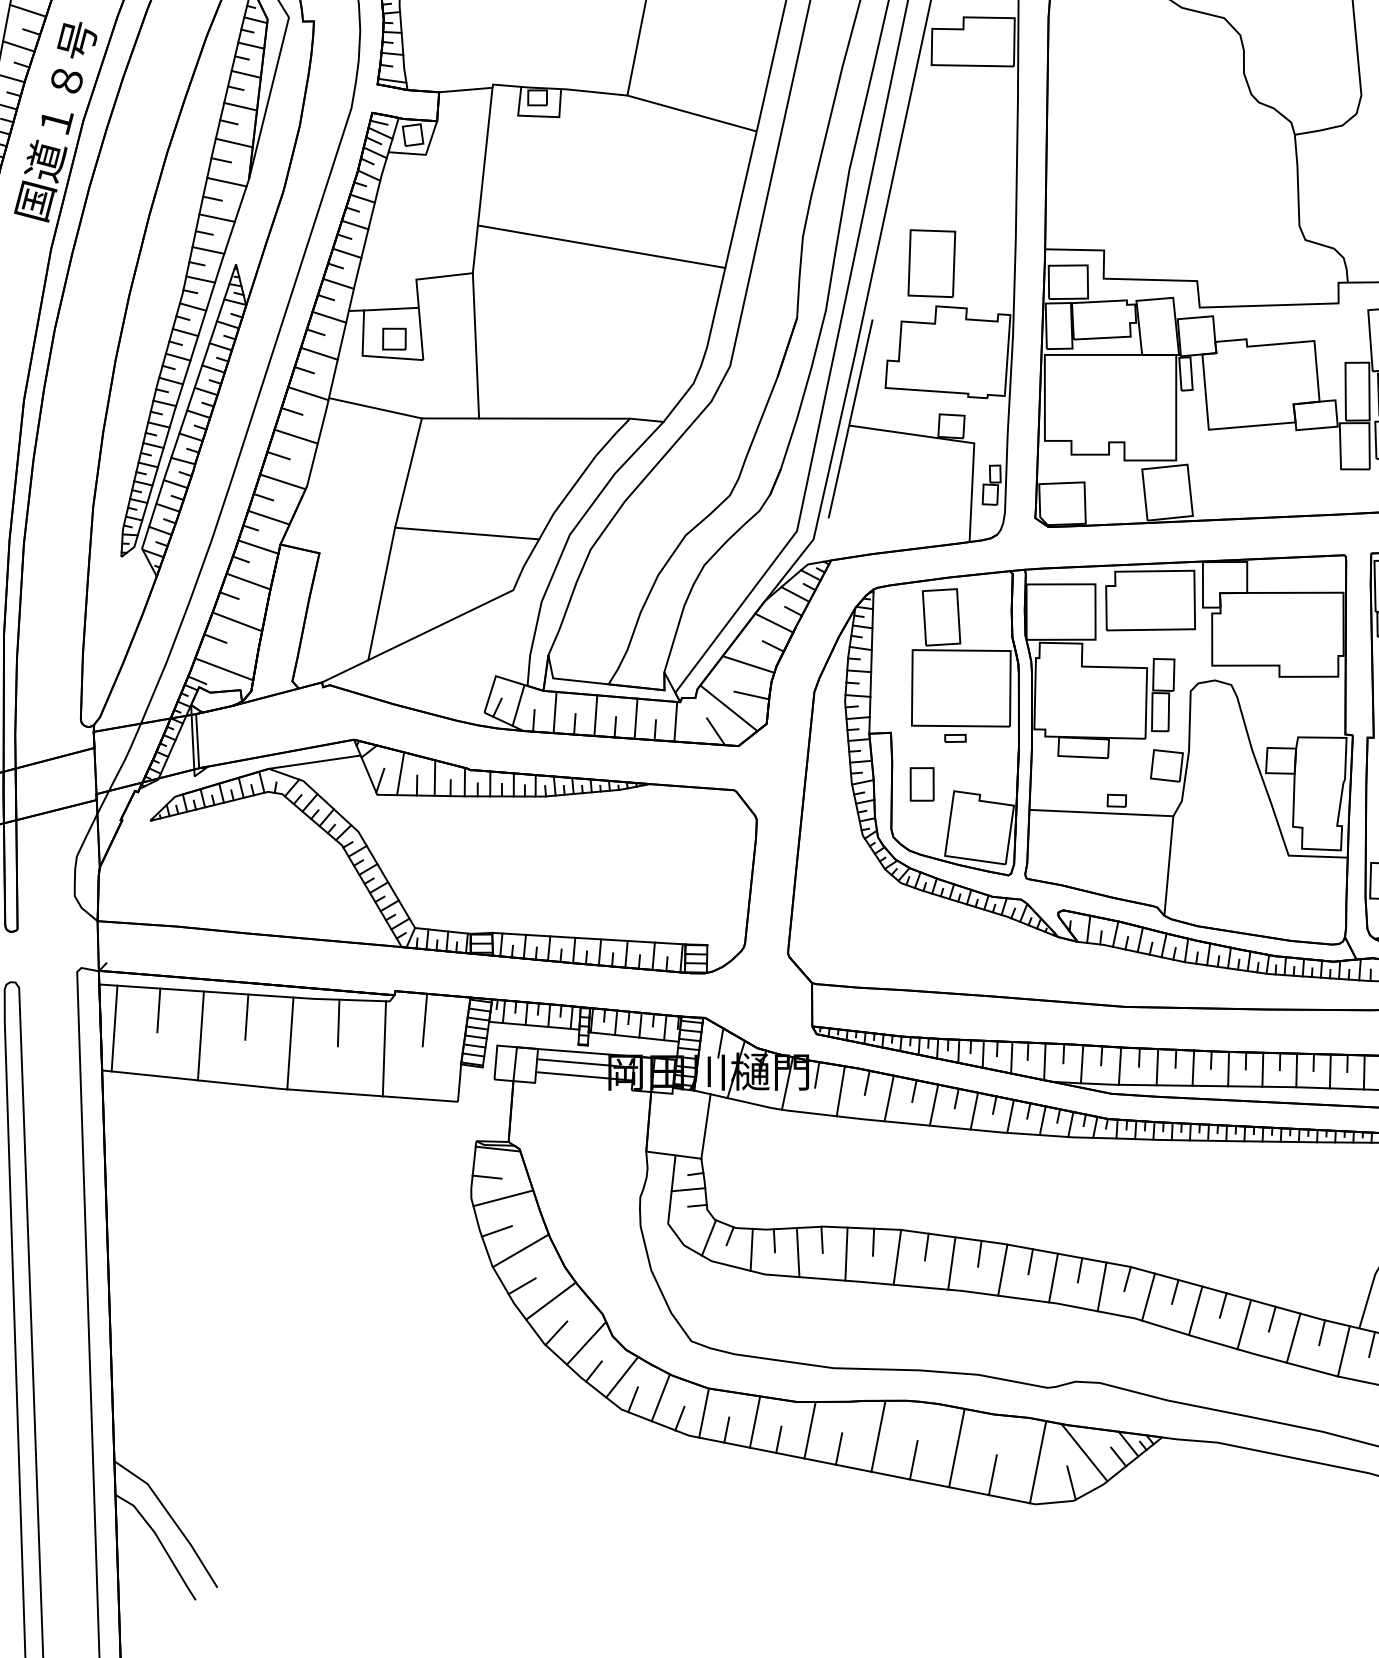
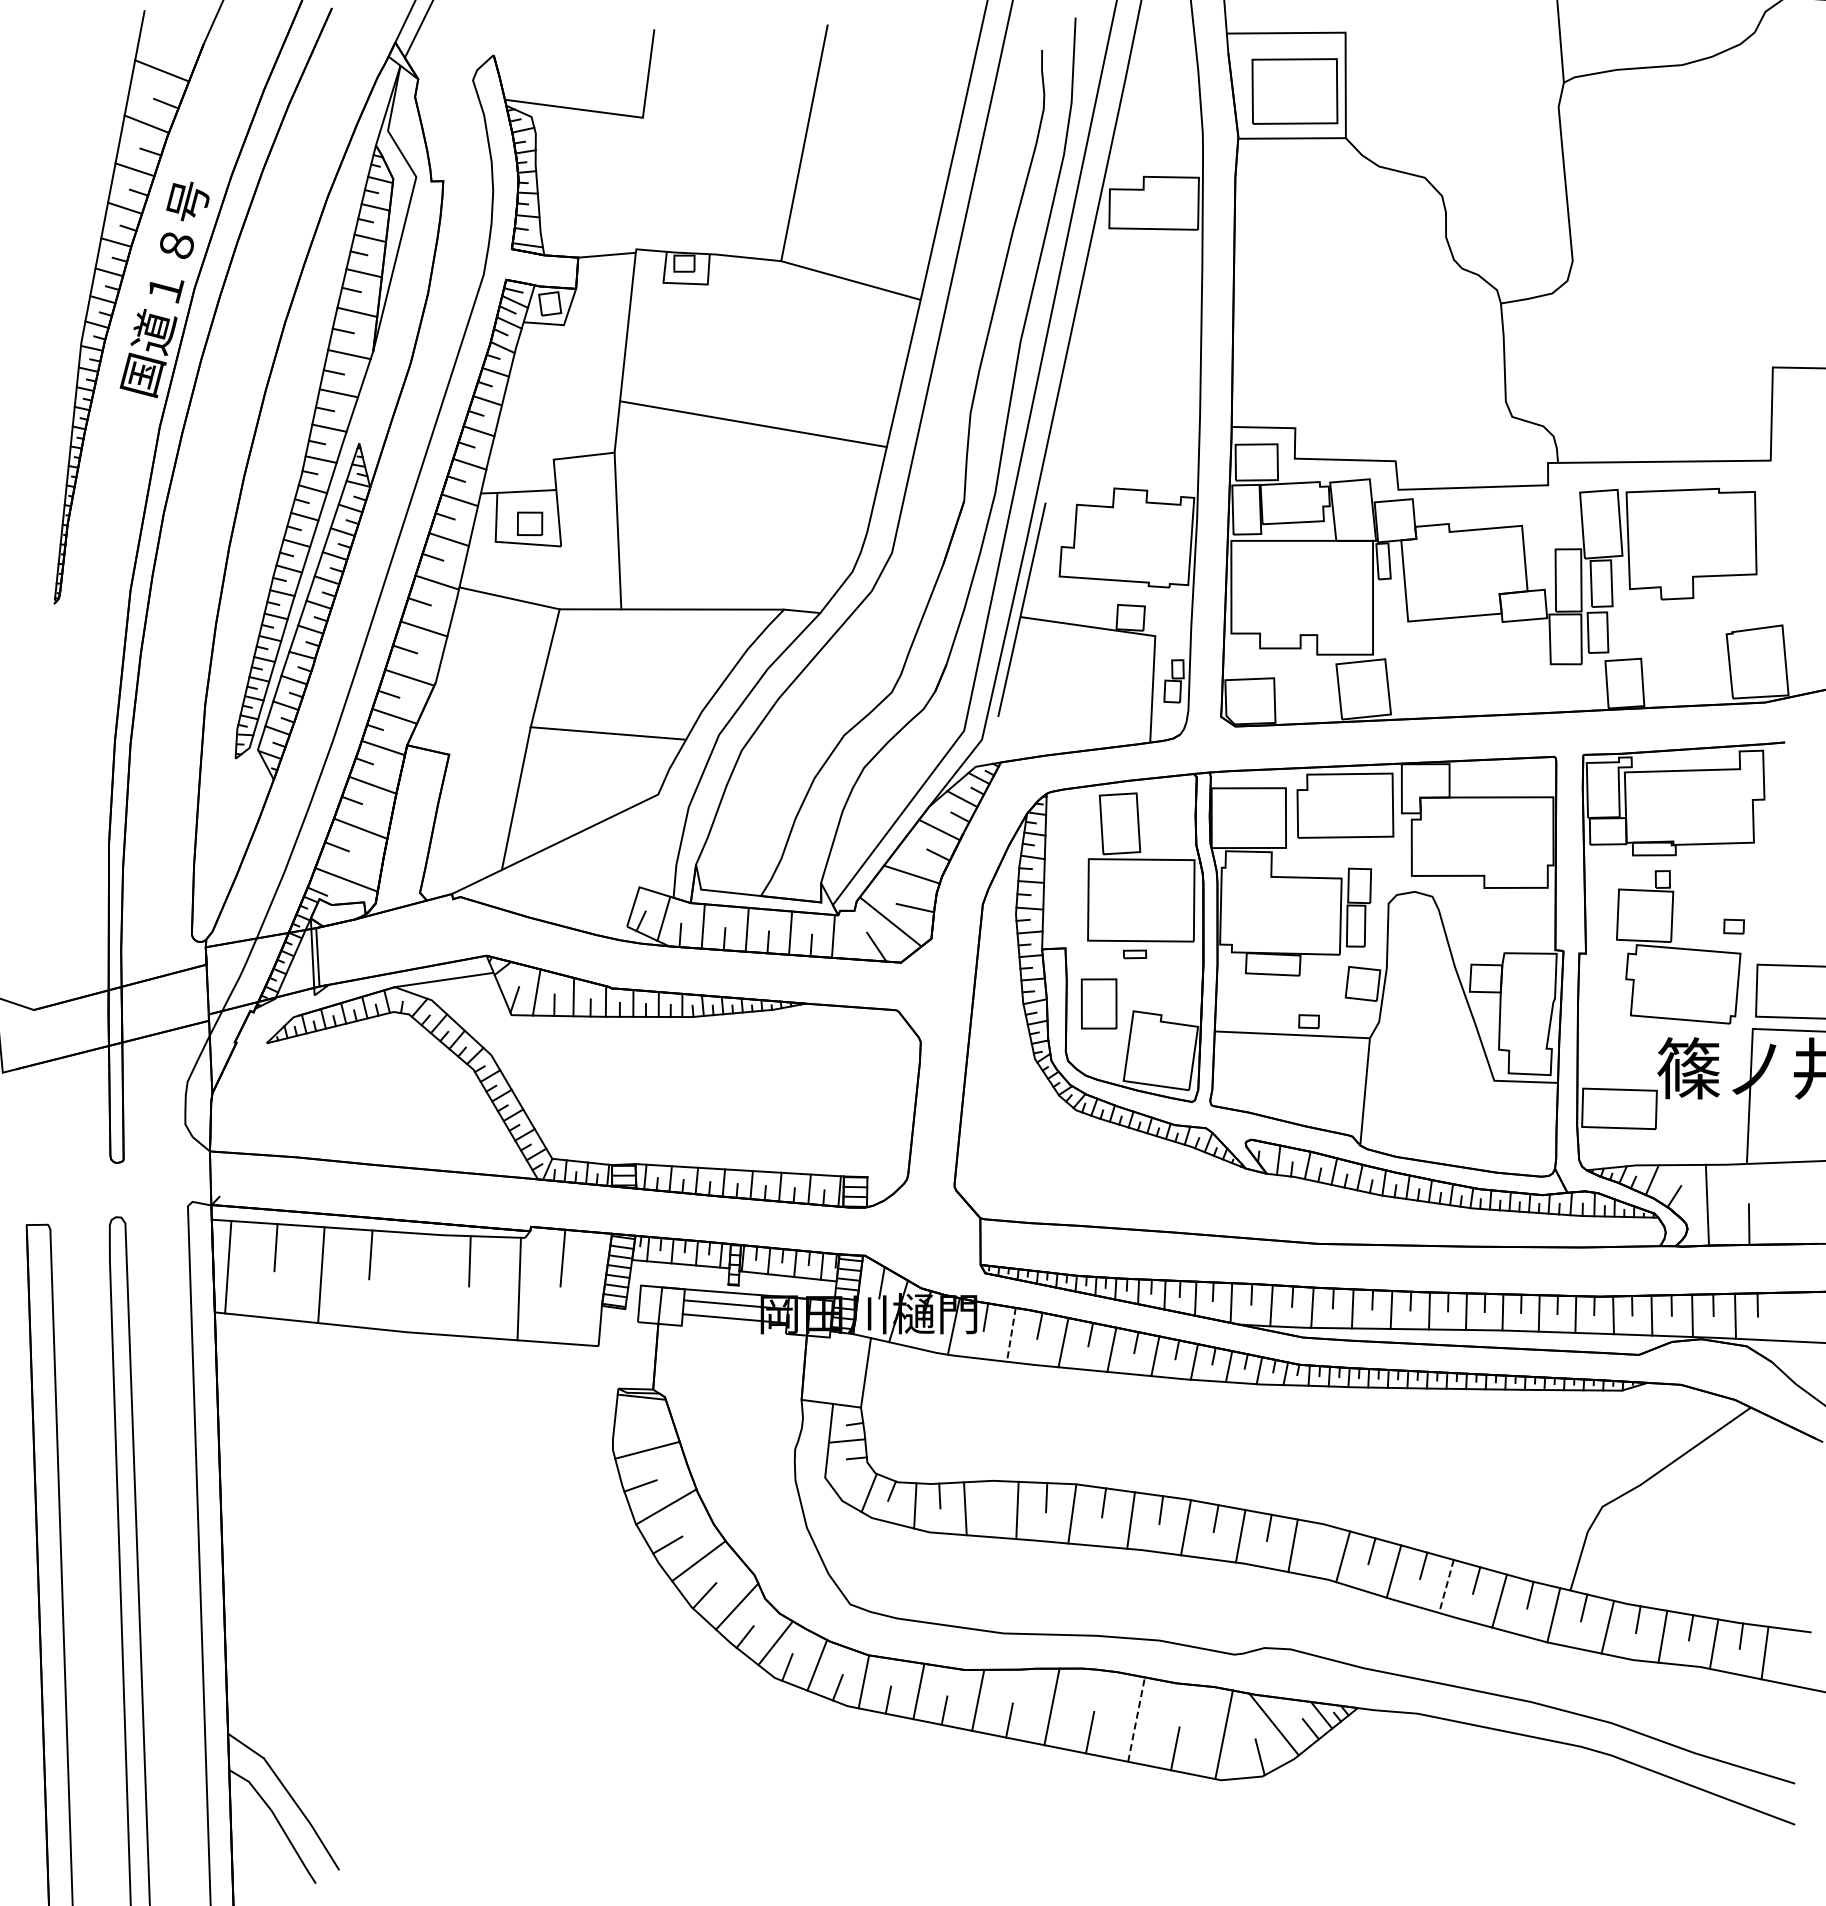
part: (931, 263) -> (1109, 442), removed
part: (921, 783) -> (1098, 1003), size x1.4
line: (290, 1042) -> (417, 1282), removed
line: (840, 1091) -> (1011, 1335), solid -> dashed
line: (486, 1177) -> (629, 1427), removed
line: (821, 1239) -> (990, 1494), removed
line: (1127, 1279) -> (1320, 1537), removed
line: (1244, 1324) -> (1446, 1586), solid -> dashed
line: (956, 1448) -> (1136, 1719), solid -> dashed

